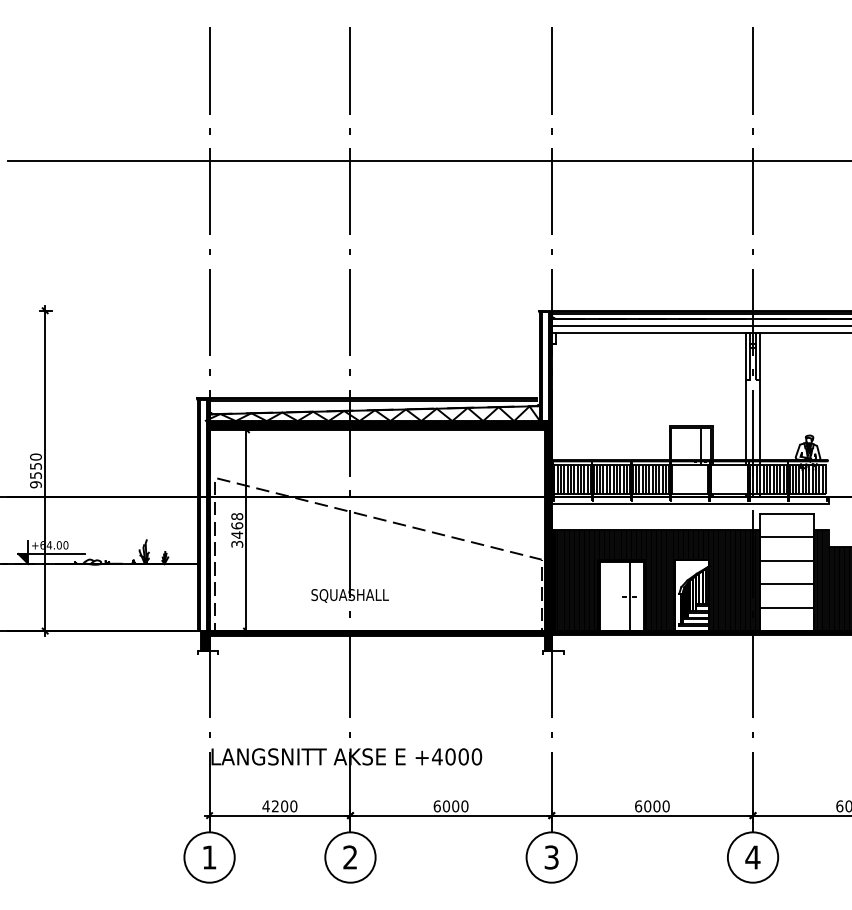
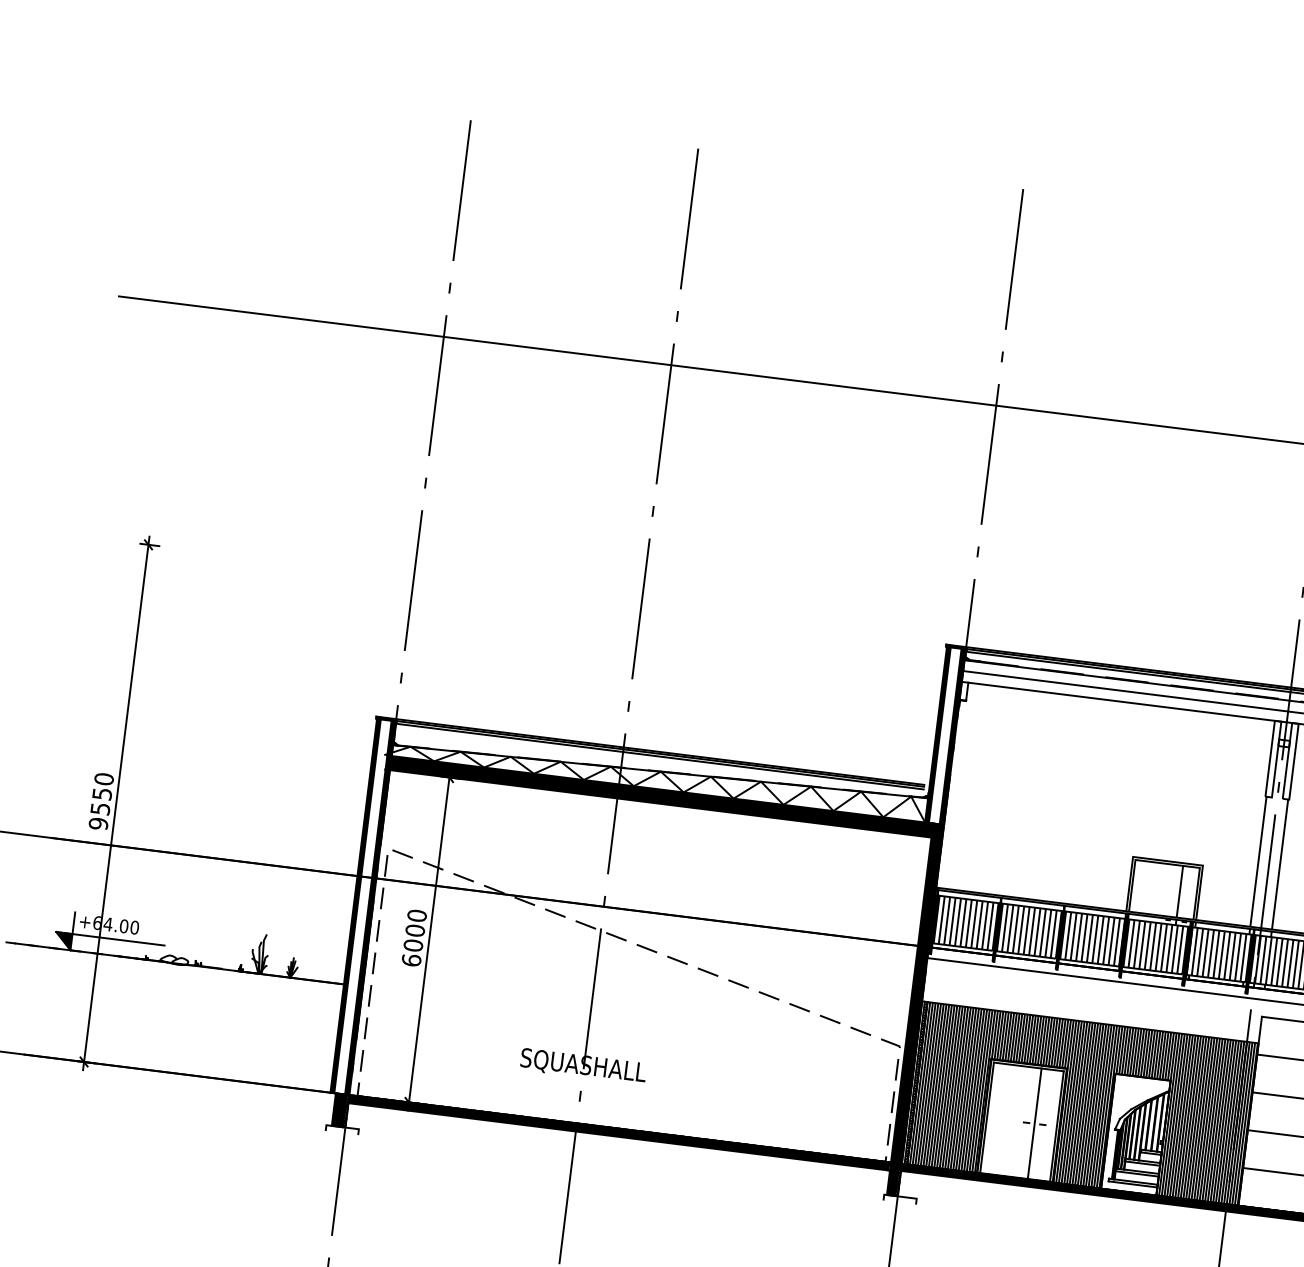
hatch: (690, 479) -> (1156, 947), added
hatch: (729, 479) -> (1219, 954), added
text: (237, 530) -> (414, 938), 3468 -> 6000

